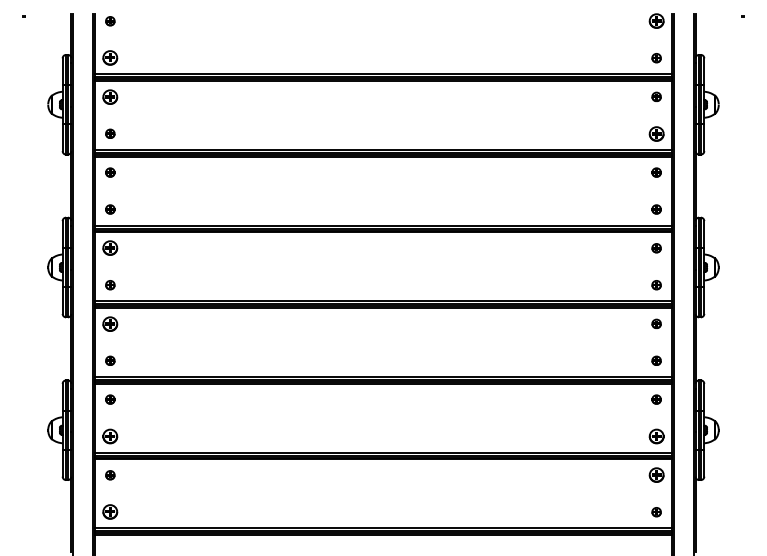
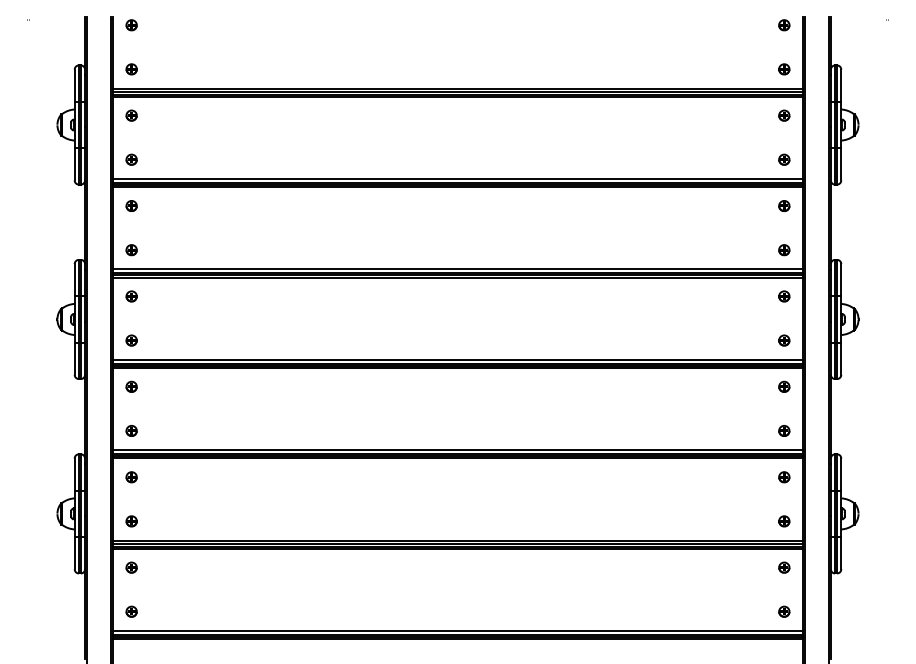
part: (656, 21) -> (784, 25), size x0.62
part: (110, 58) -> (131, 69), size x0.62
part: (110, 96) -> (131, 115), size x0.62
part: (656, 133) -> (784, 159), size x0.62
part: (110, 248) -> (131, 296), size x0.62
part: (110, 323) -> (131, 386), size x0.62
part: (110, 436) -> (131, 521), size x0.62
part: (656, 436) -> (784, 521), size x0.62
part: (656, 475) -> (784, 567), size x0.62
part: (110, 512) -> (131, 612), size x0.62

